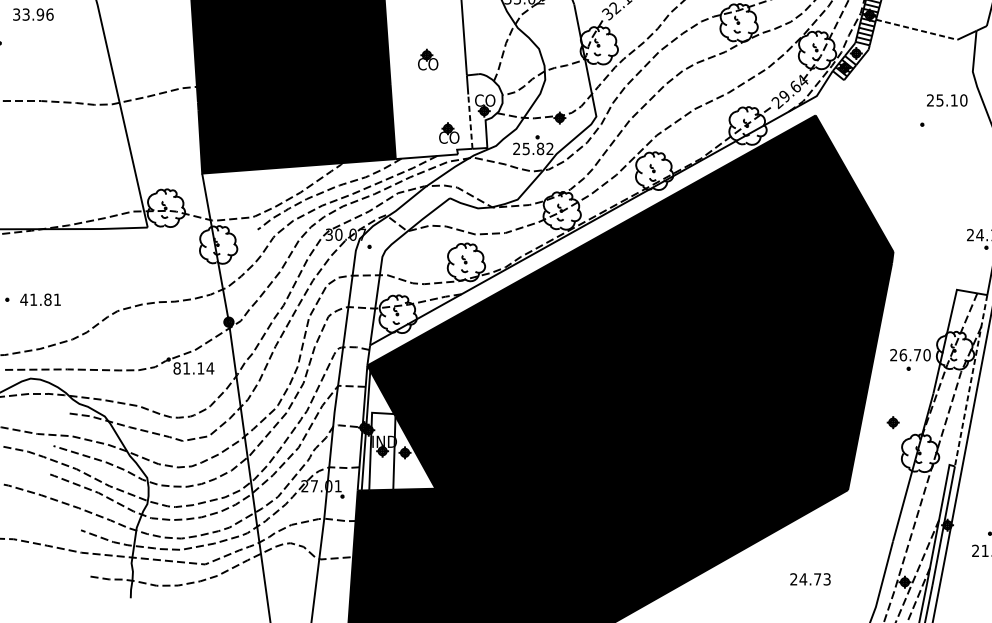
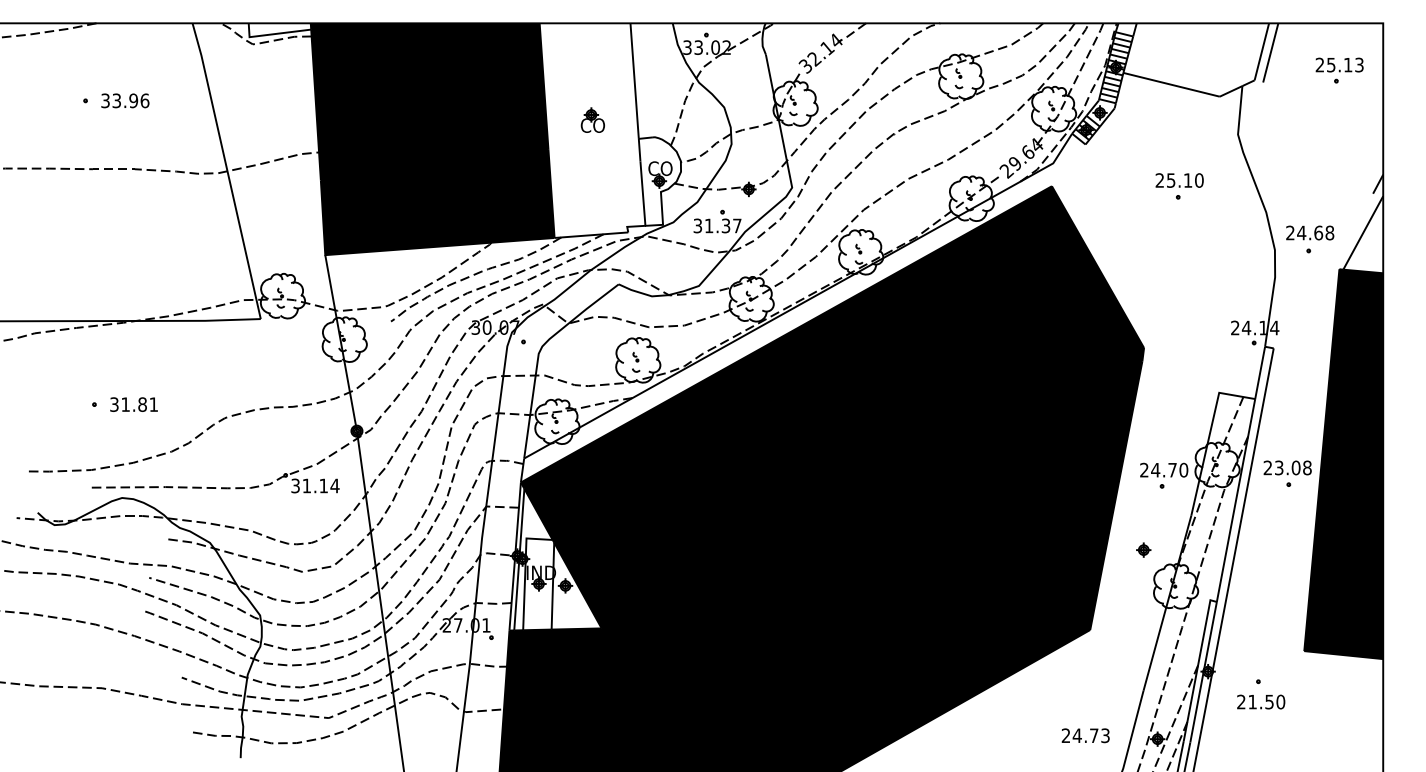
text: (33, 14) -> (125, 100), moved
line: (916, 29) -> (1171, 84), dashed -> solid
text: (947, 100) -> (1179, 180), moved
line: (470, 121) -> (642, 193), dashed -> solid
part: (448, 132) -> (617, 206), removed
text: (533, 148) -> (717, 225), 25.82 -> 31.37
text: (24, 299) -> (114, 404), 41.81 -> 31.81
text: (903, 354) -> (1155, 469), 26.70 -> 24.70
text: (177, 368) -> (295, 485), 81.14 -> 31.14
line: (970, 381) -> (1235, 501), dashed -> solid
text: (810, 579) -> (1085, 735), moved

